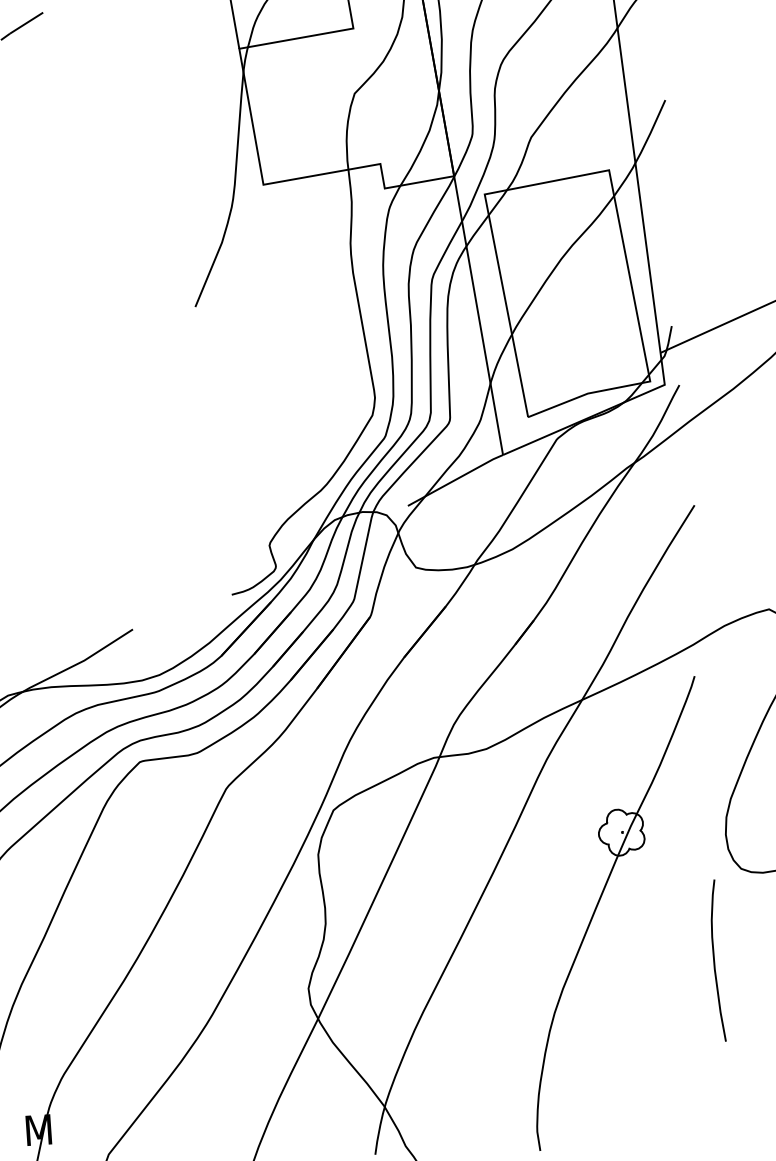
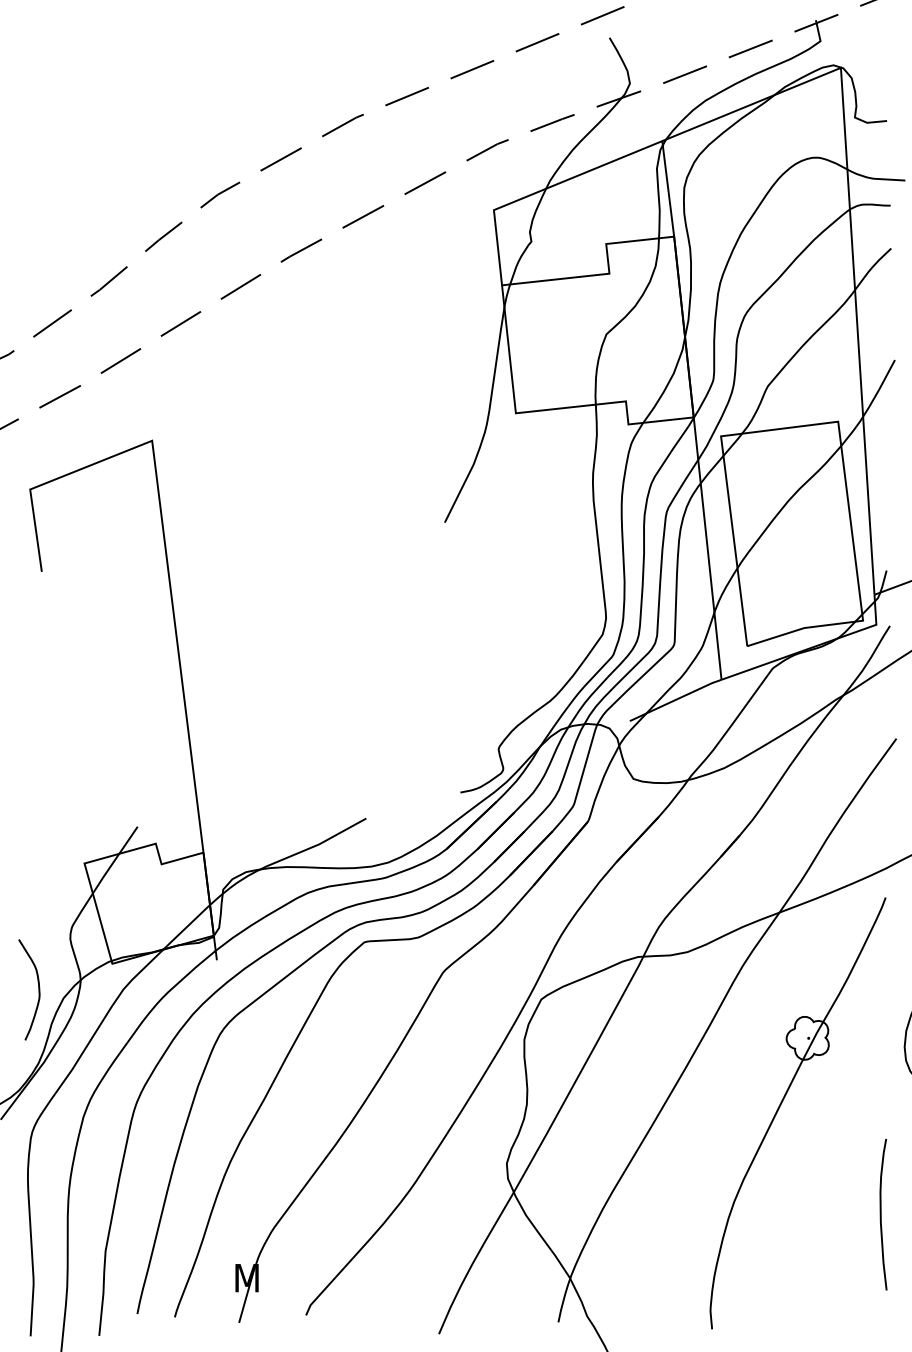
curve: (714, 960) -> (881, 1214), moved

